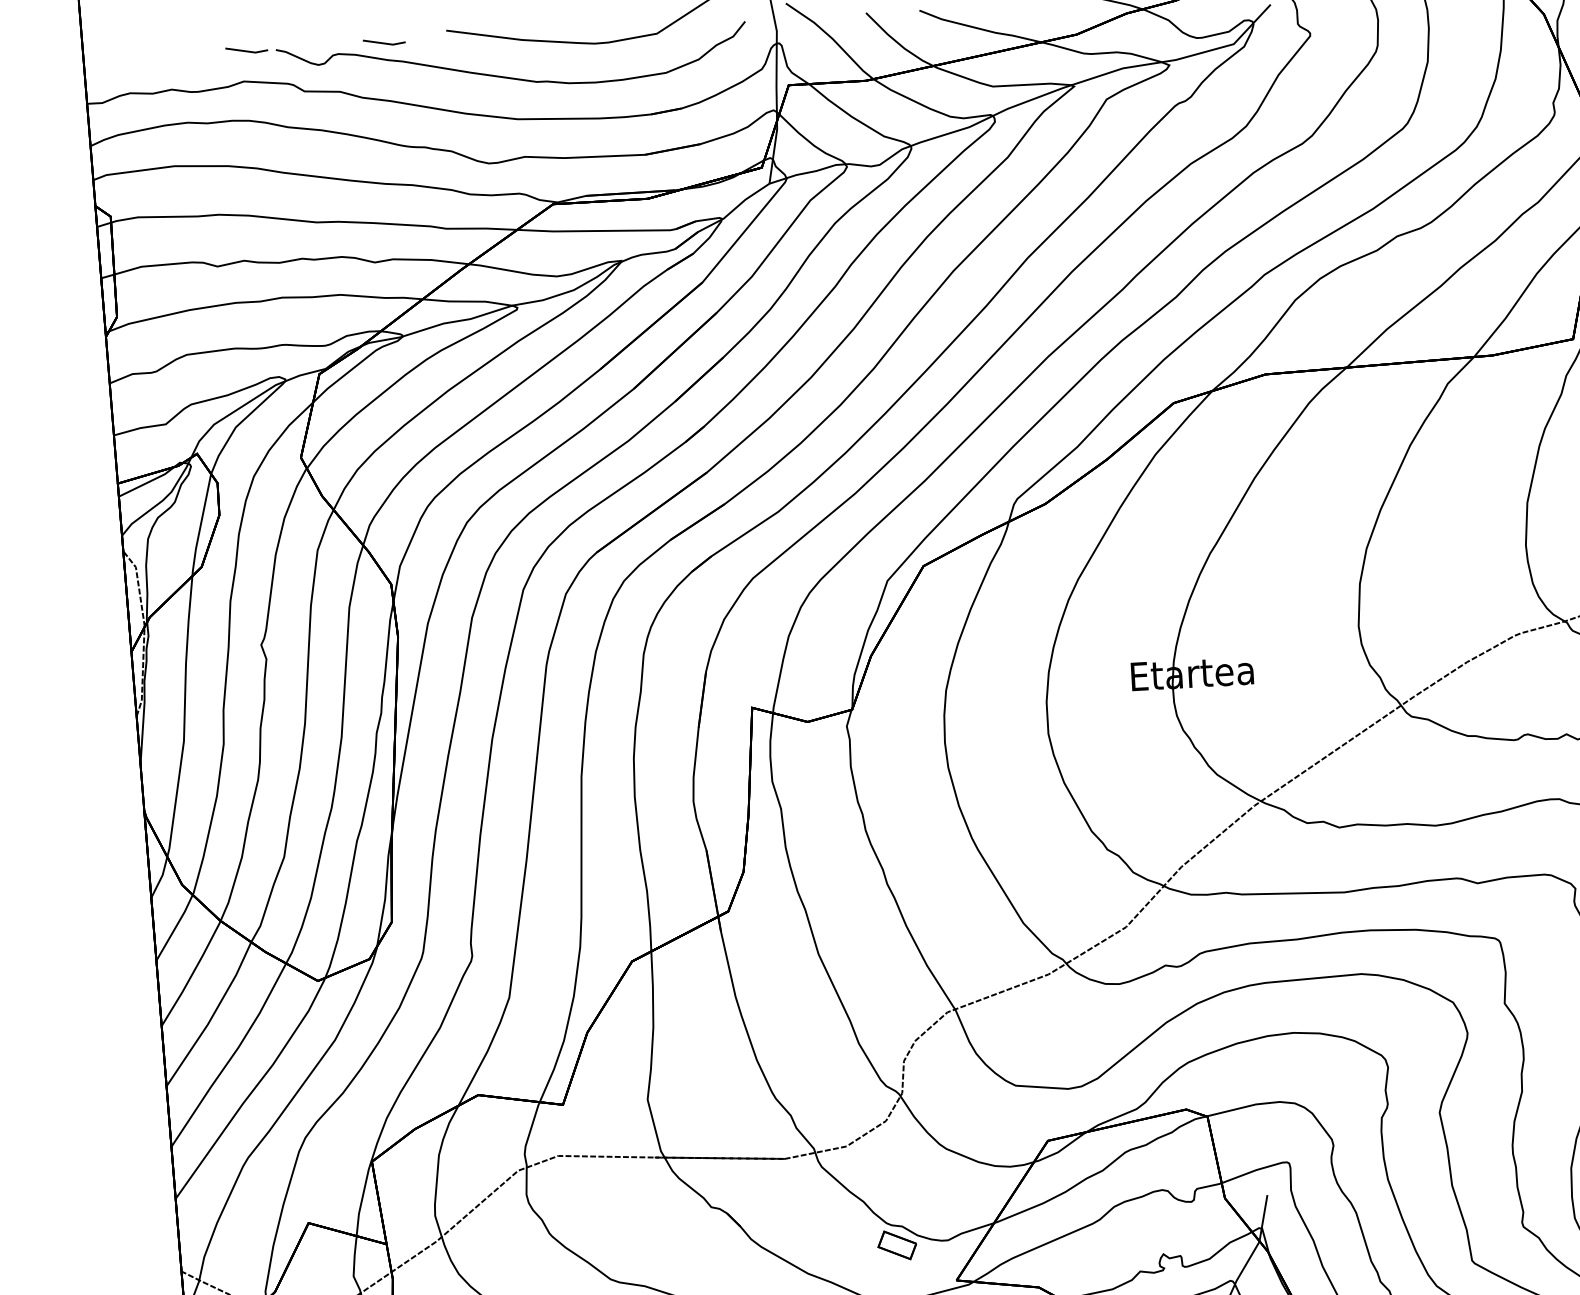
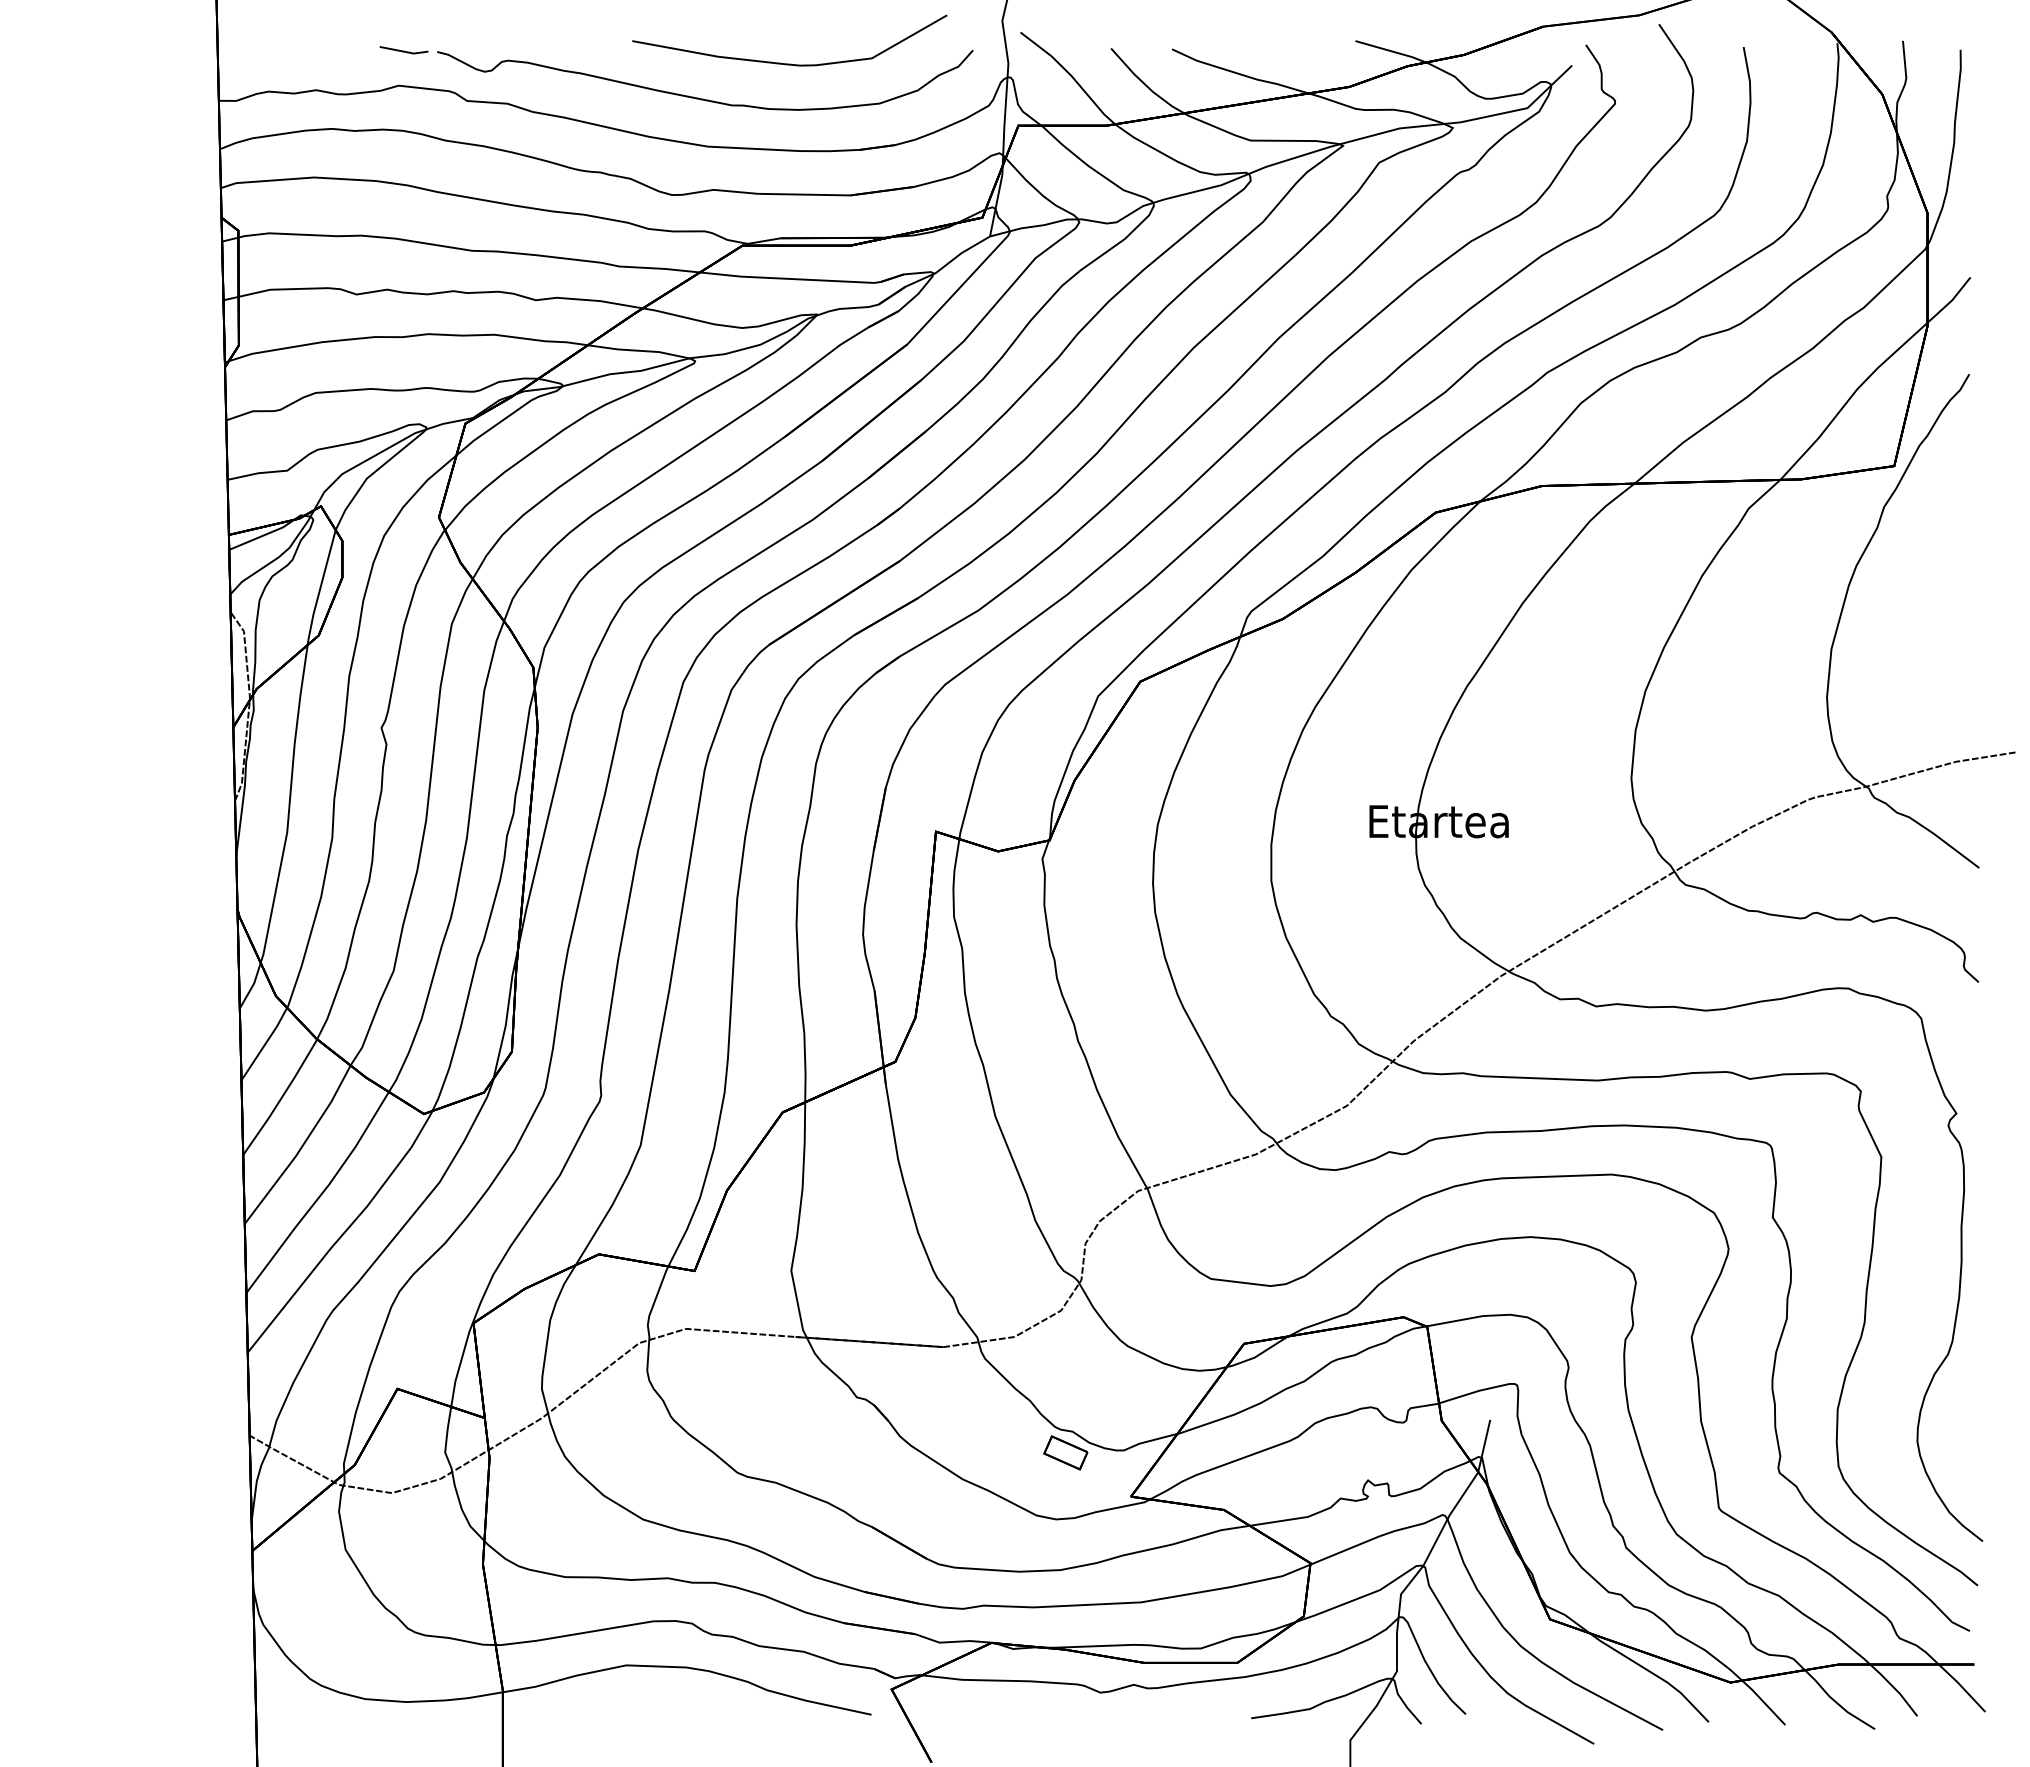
line: (383, 42) -> (560, 50), removed

